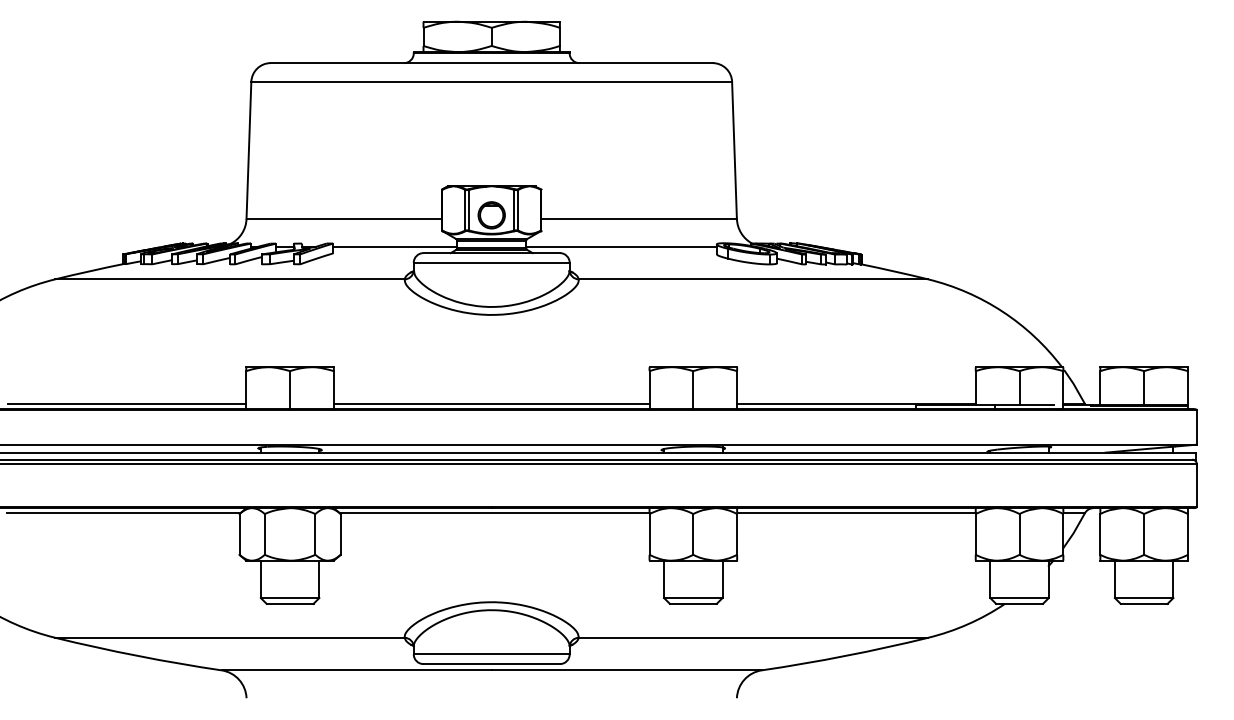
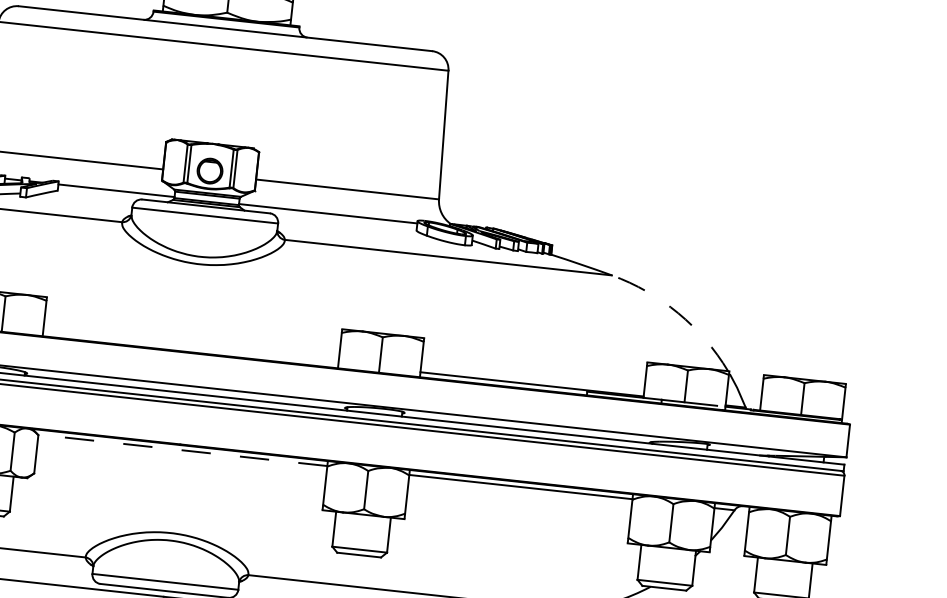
arc: (1002, 311) -> (678, 312), solid -> dashed
line: (491, 403) -> (190, 347), removed
line: (494, 513) -> (182, 450), solid -> dashed

